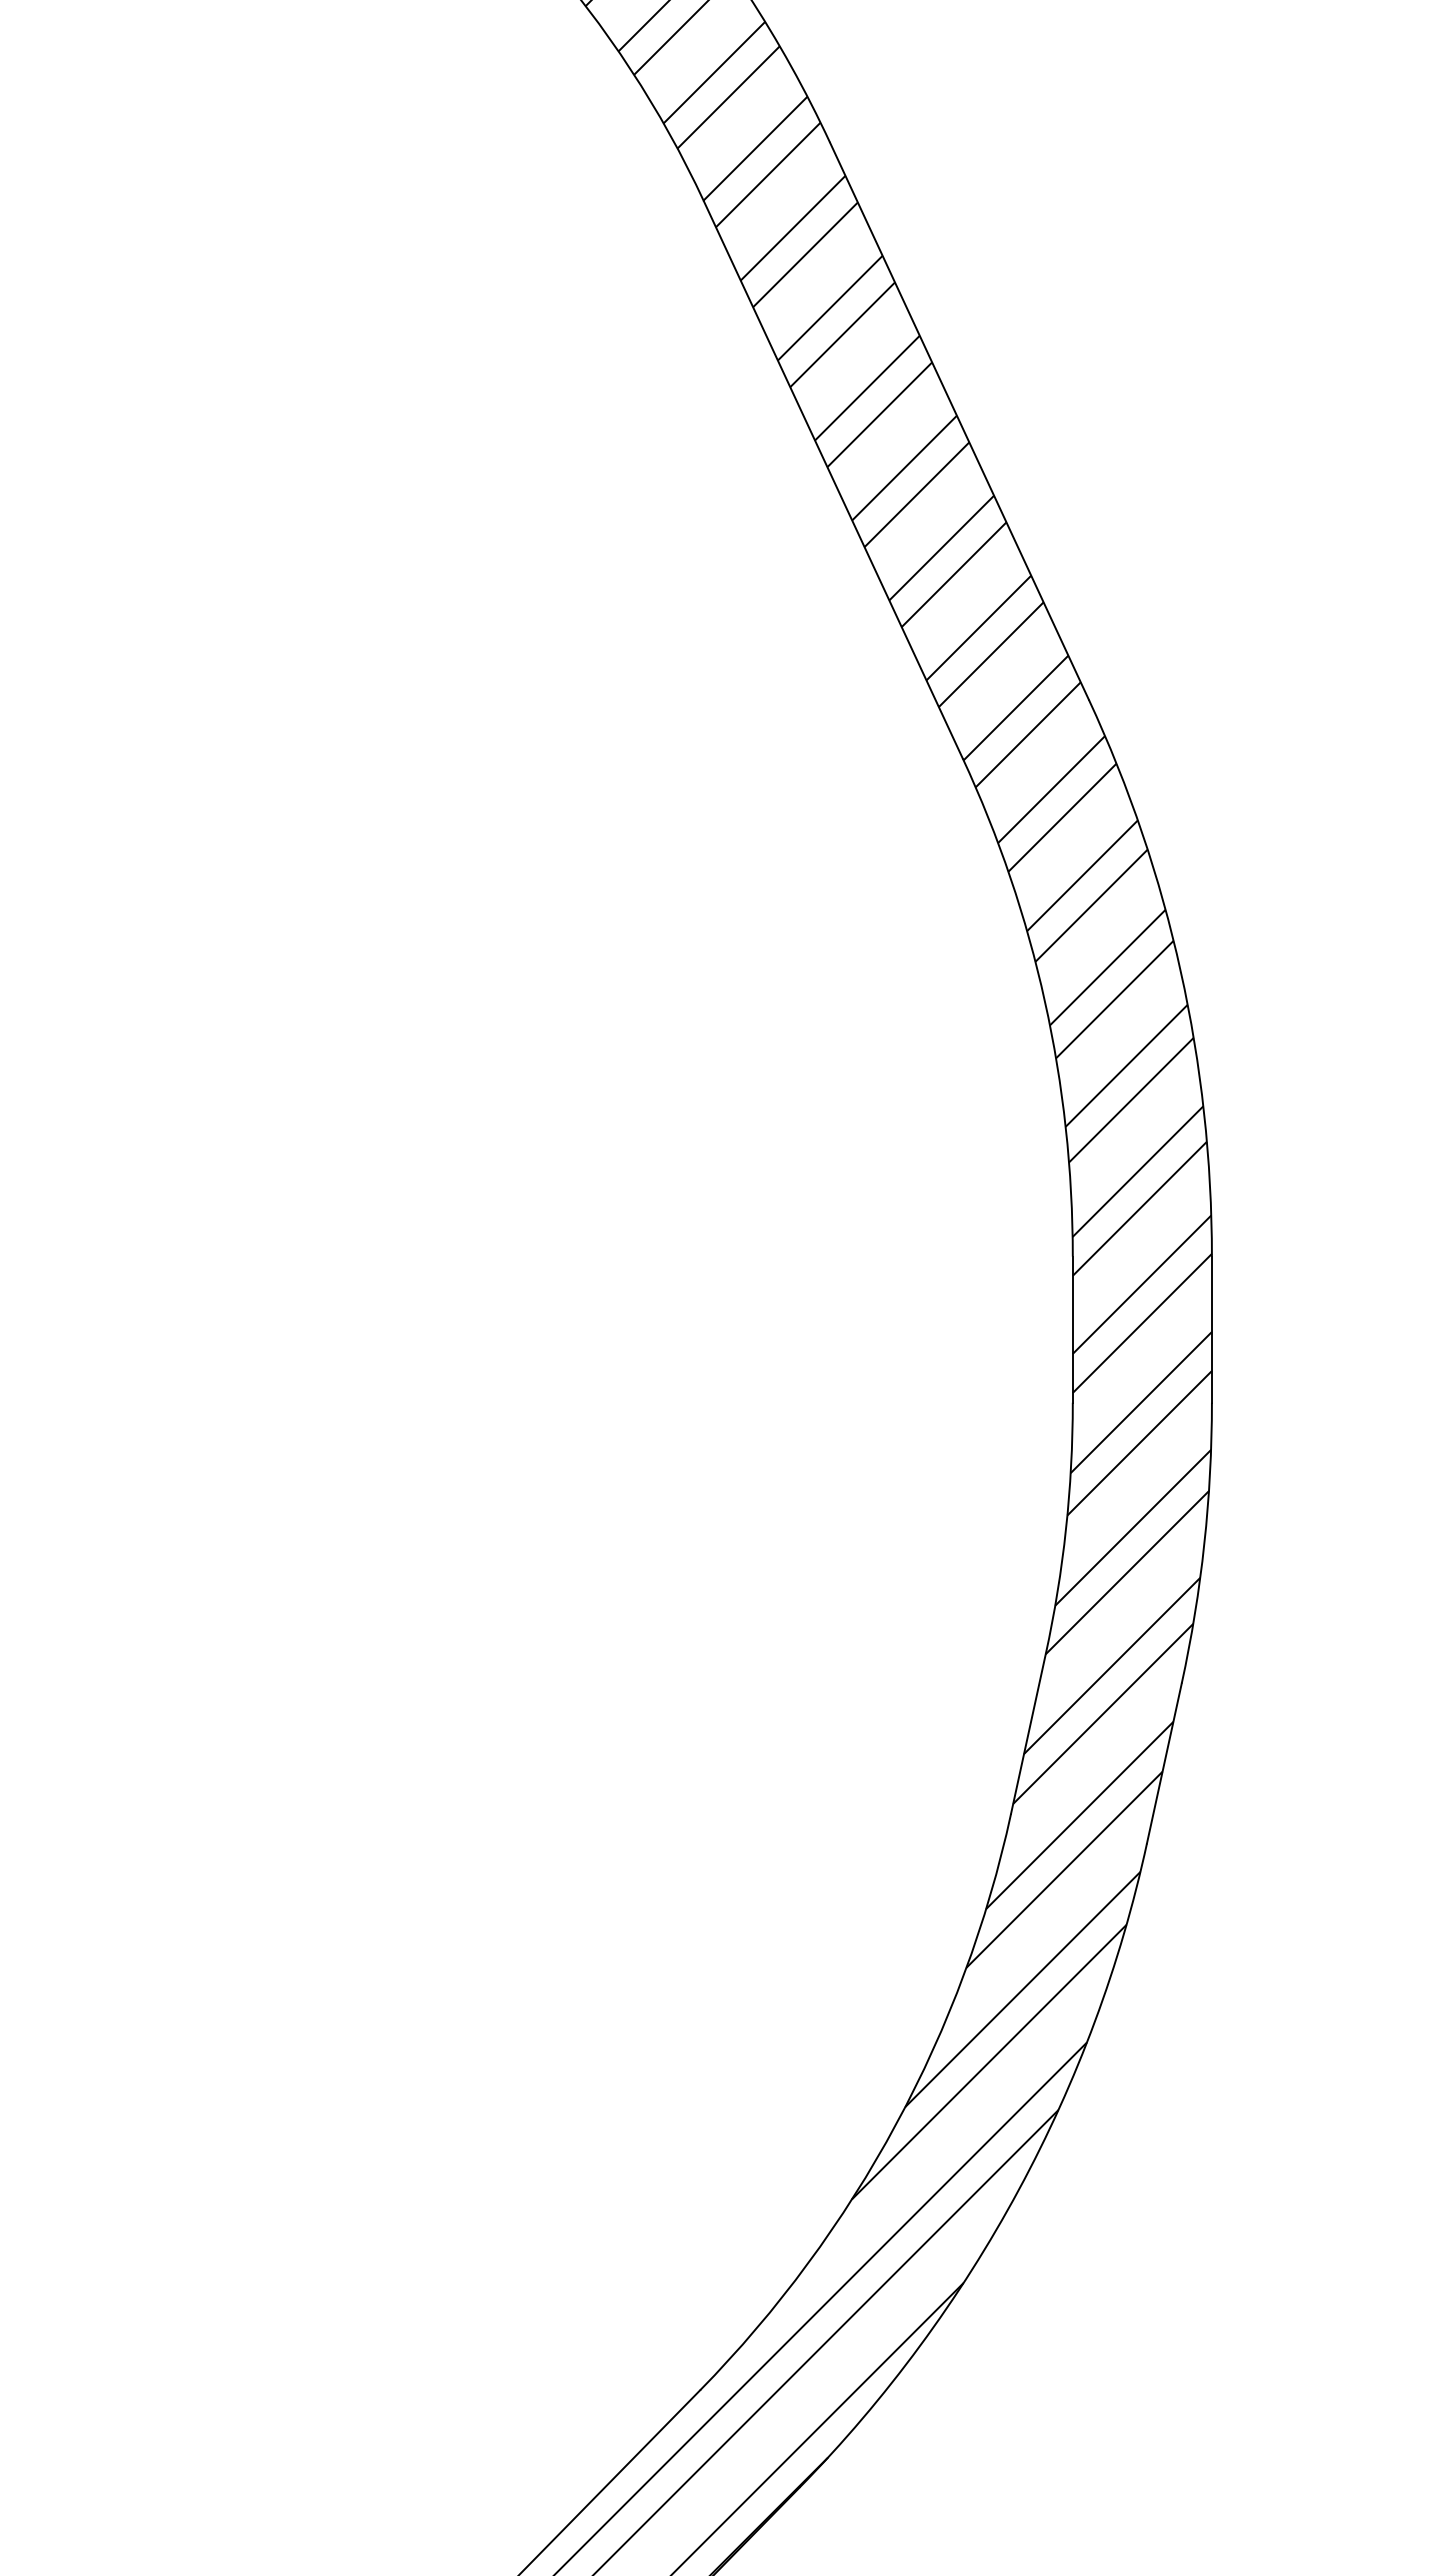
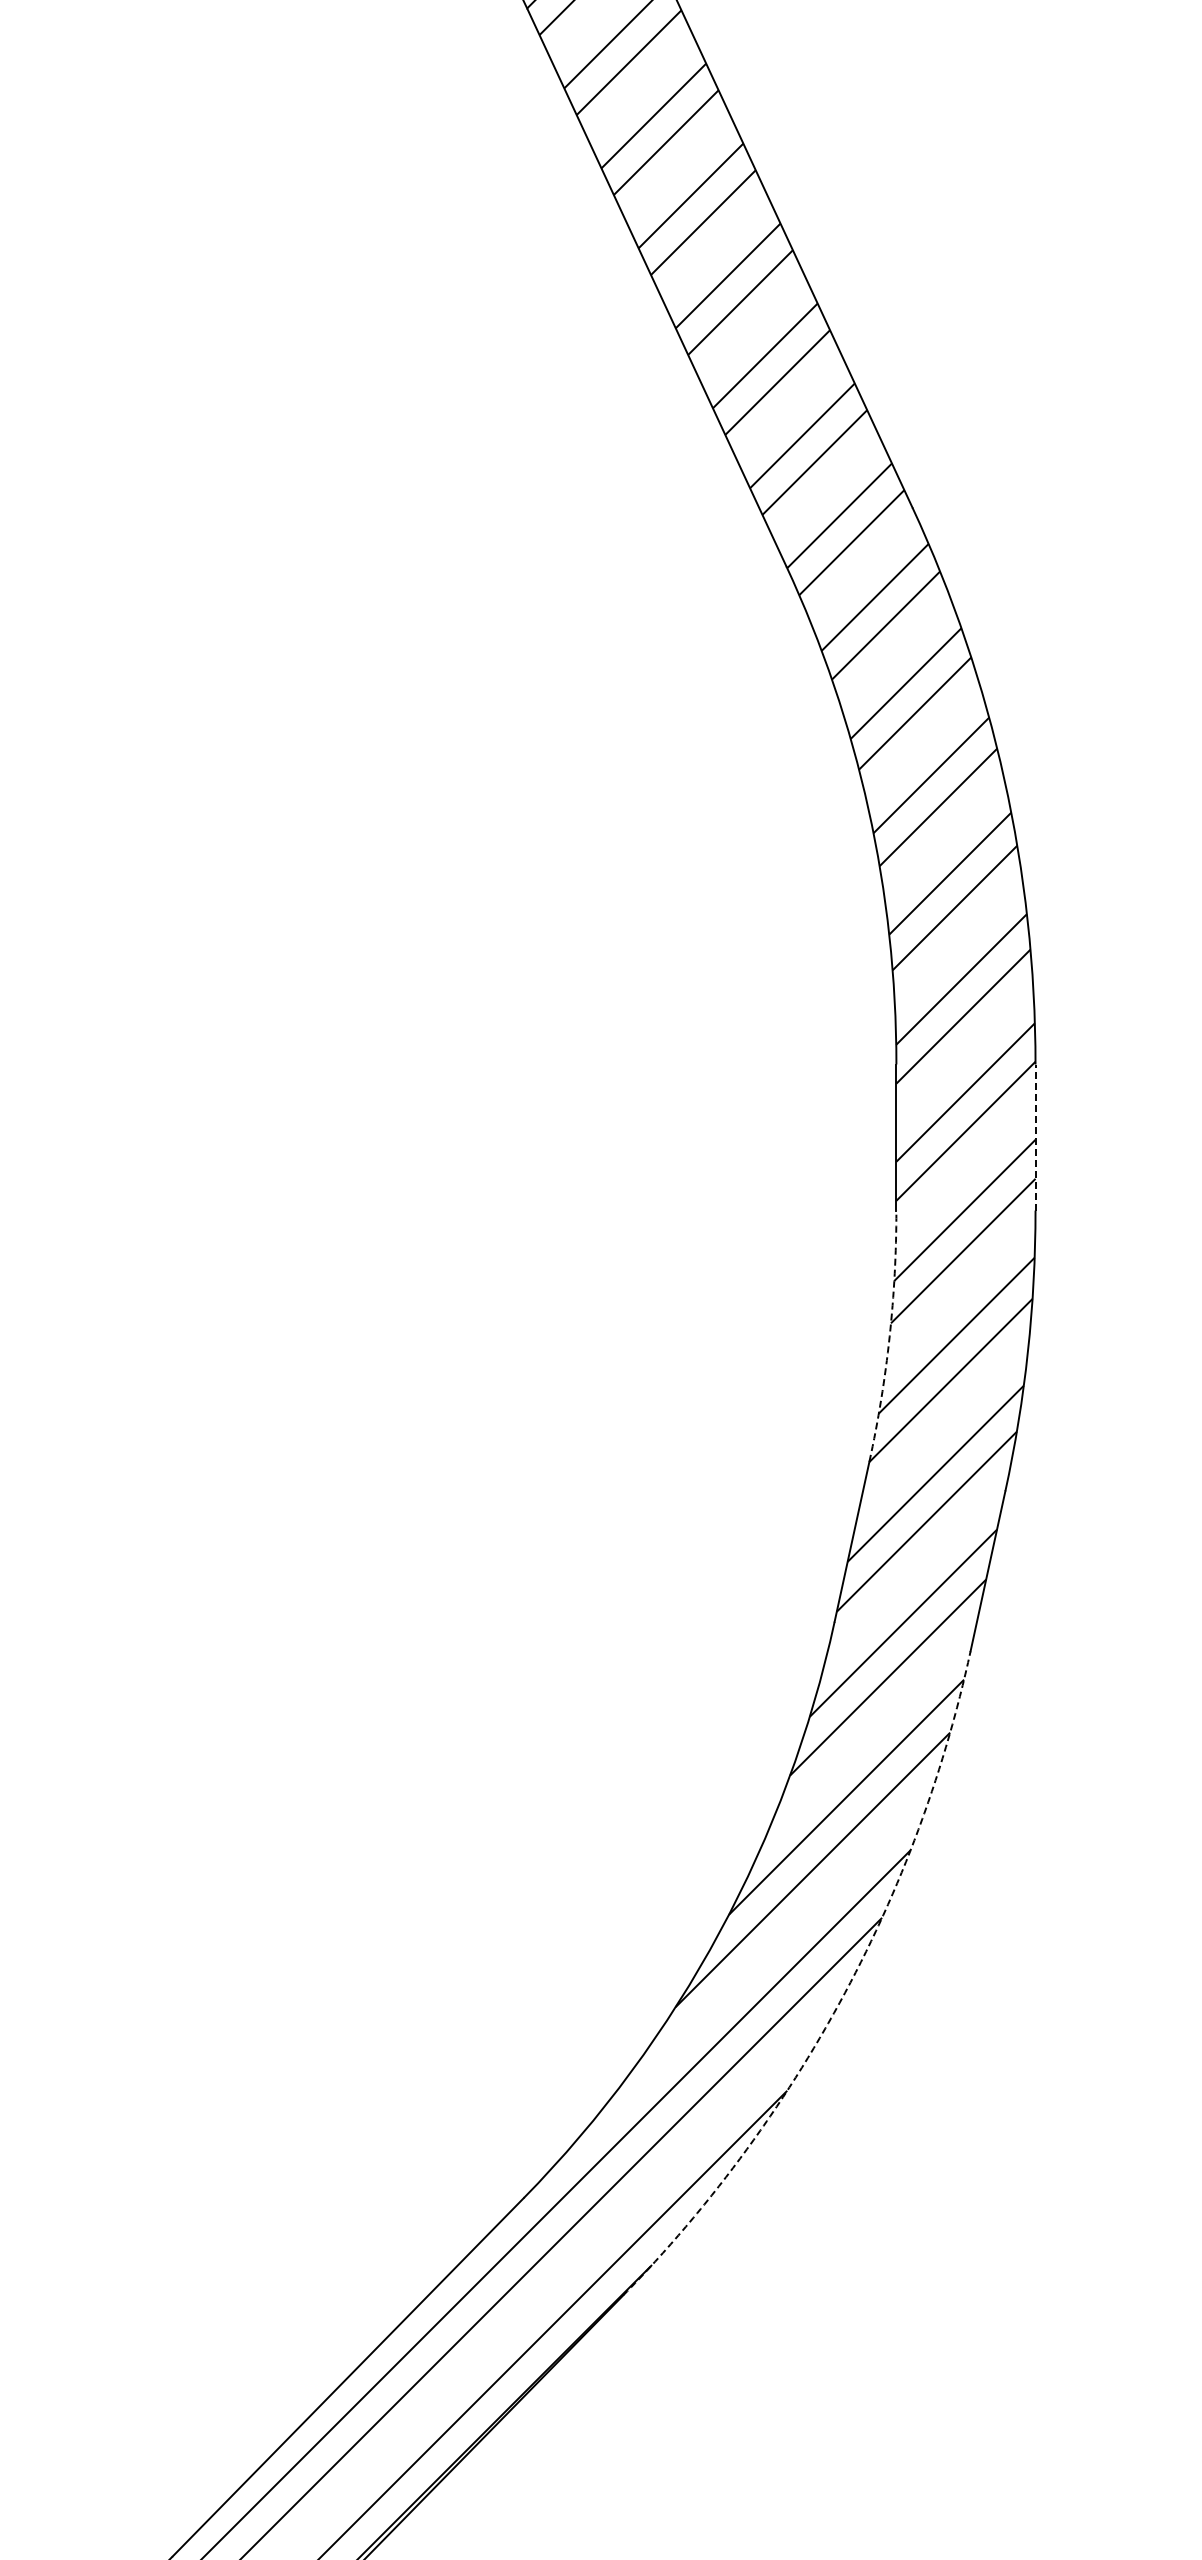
line: (1211, 1329) -> (1035, 1137), solid -> dashed
arc: (1066, 1529) -> (890, 1337), solid -> dashed
arc: (1018, 2190) -> (842, 1998), solid -> dashed

